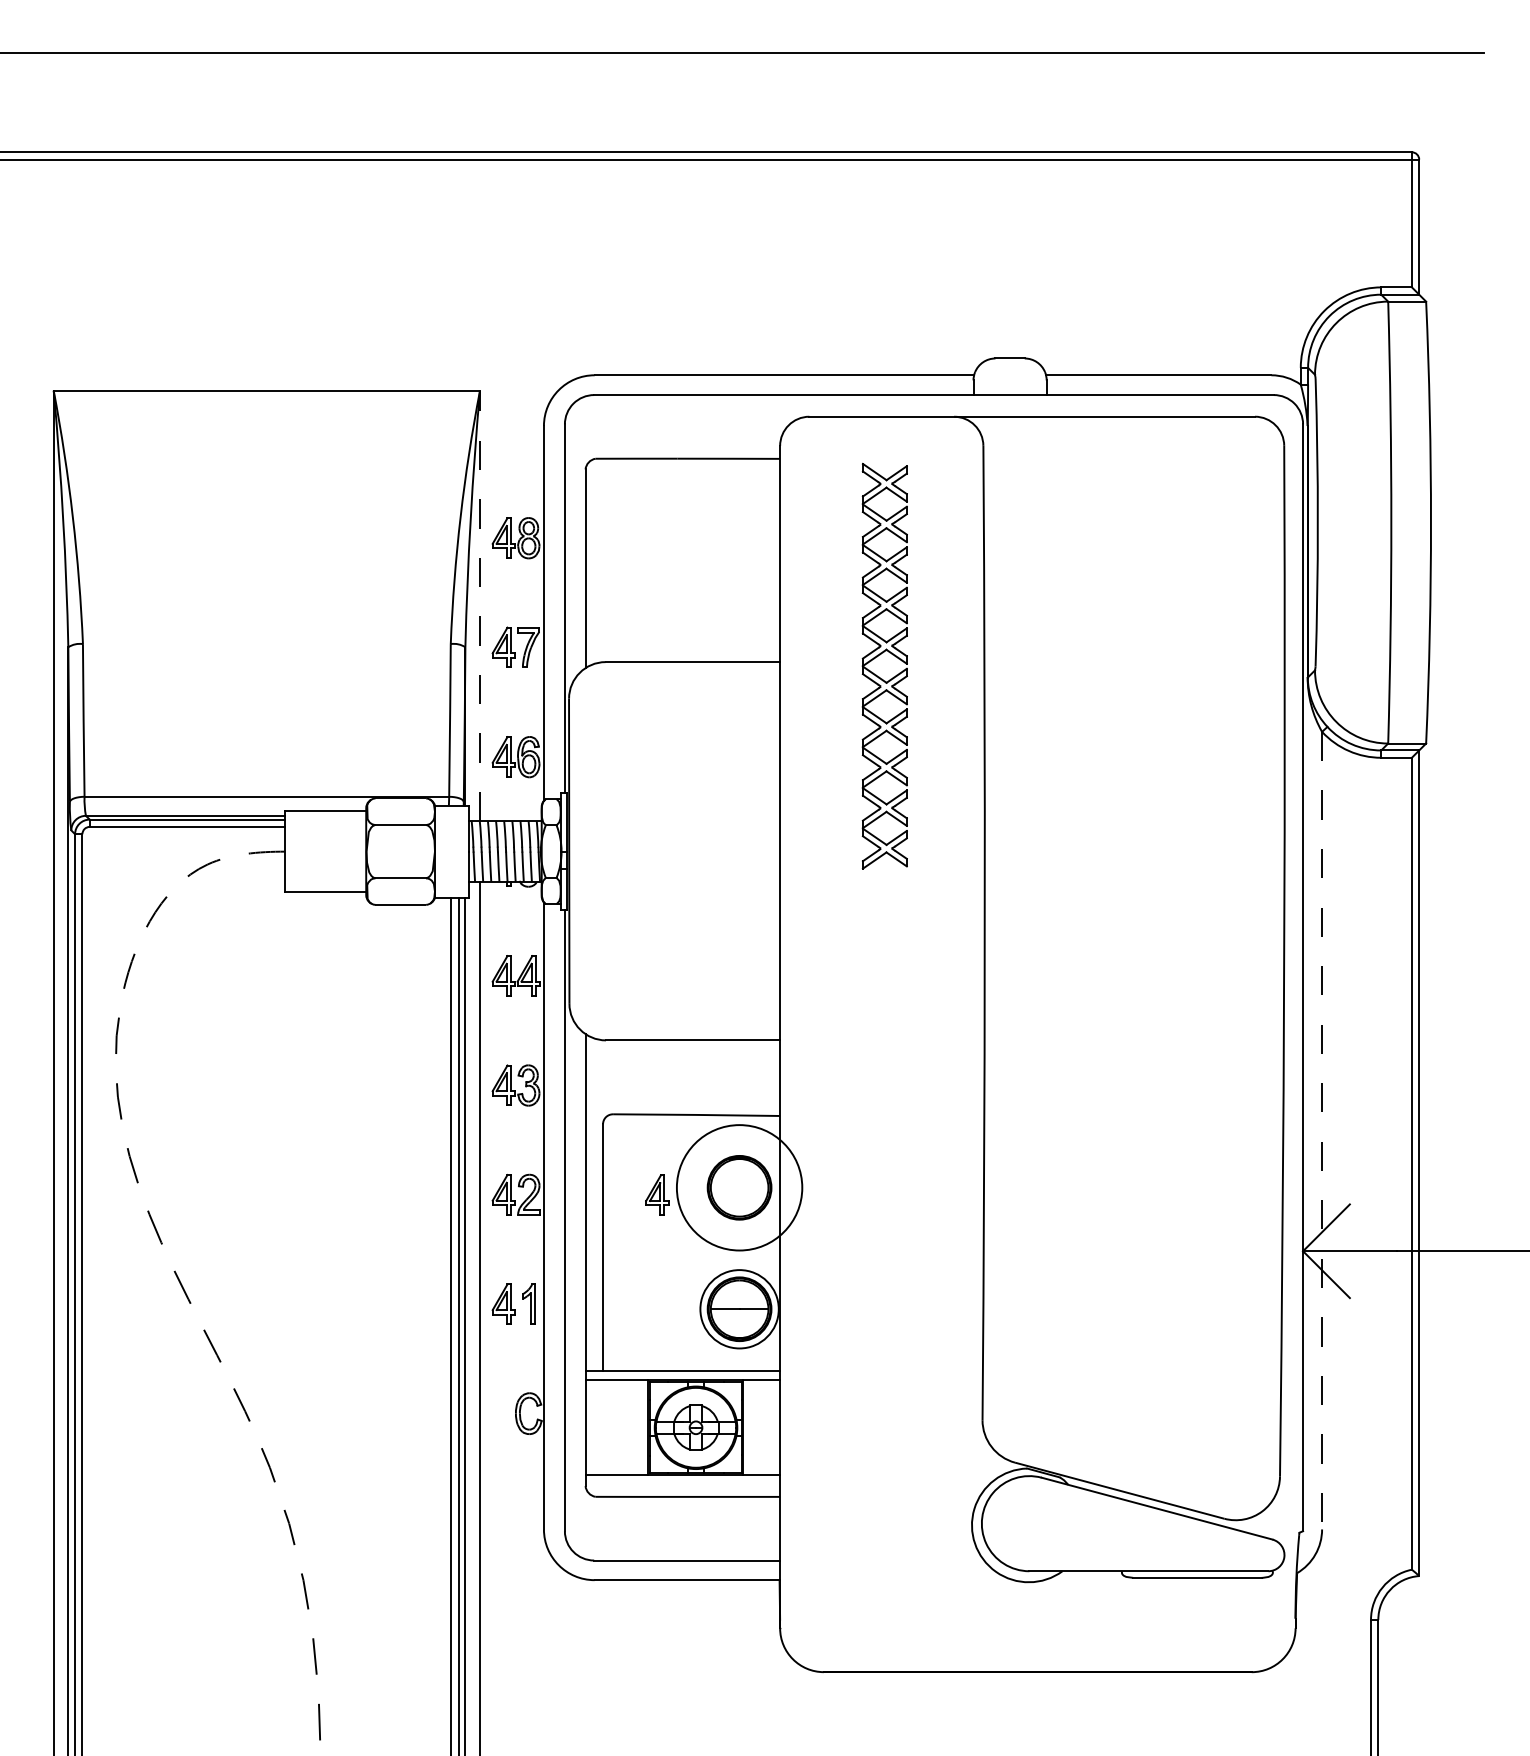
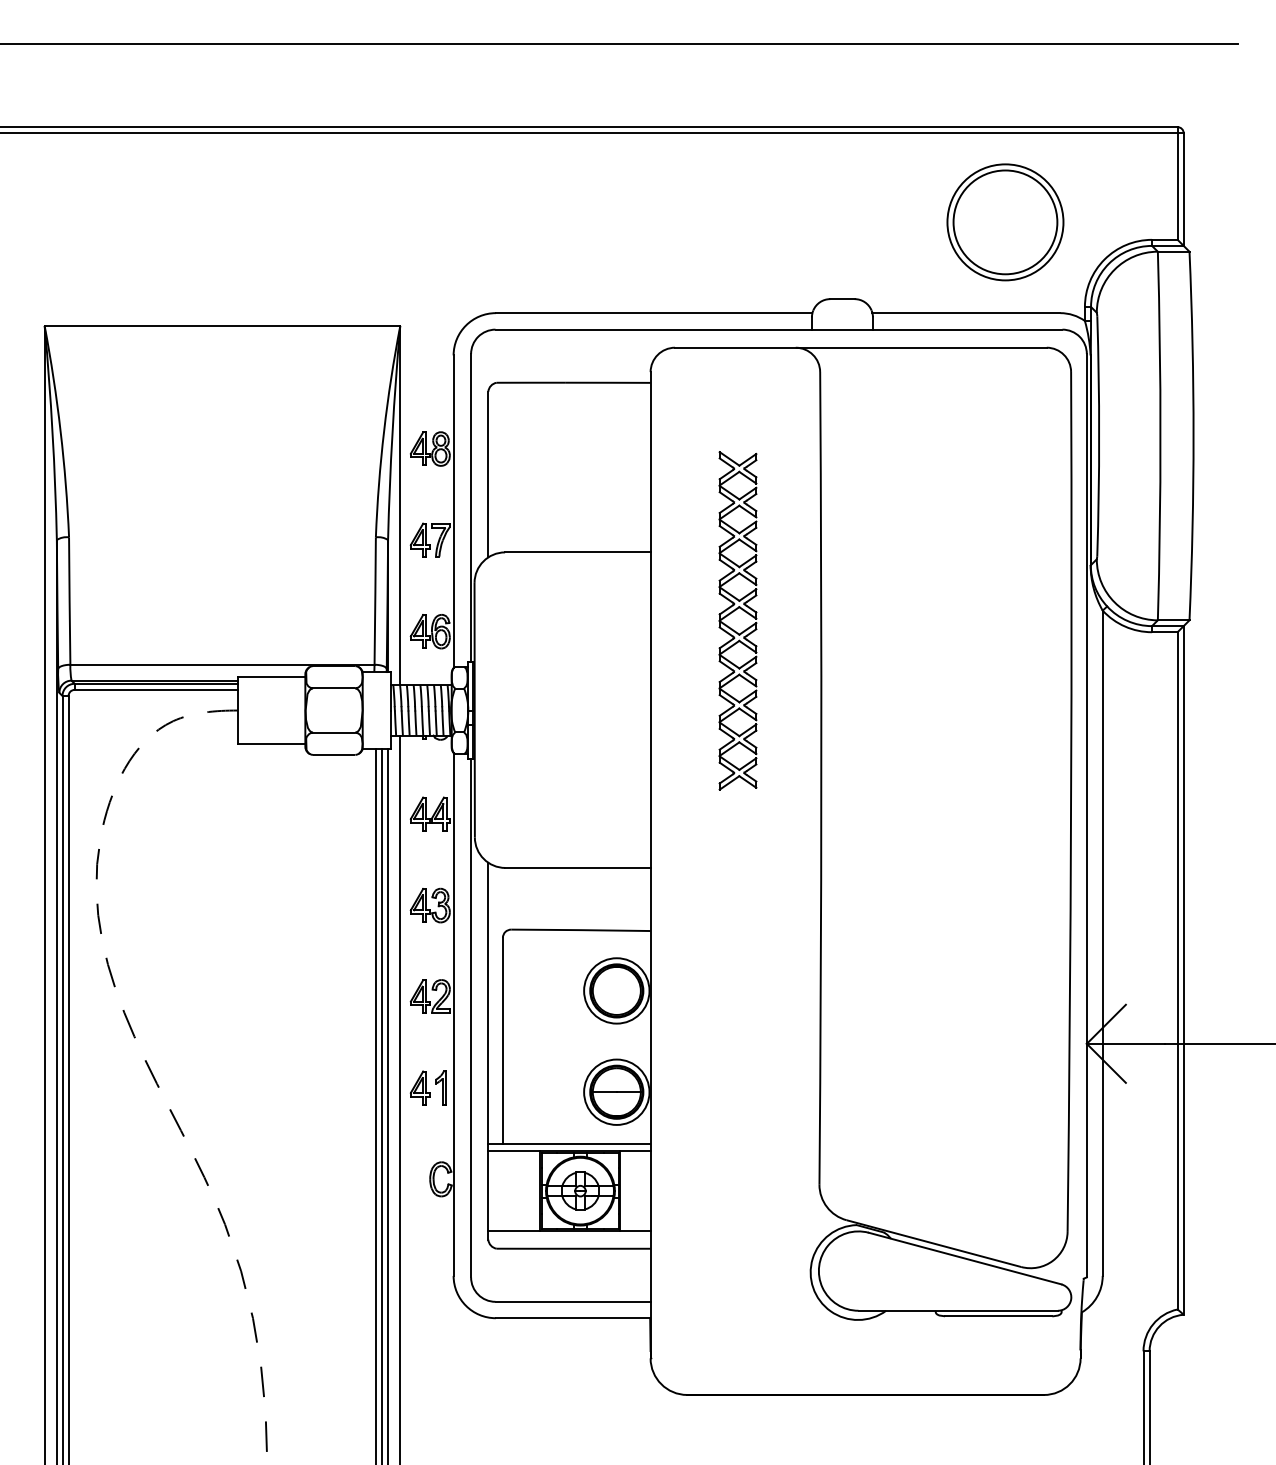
part: (1205, 266) -> (1005, 222), added
line: (480, 605) -> (400, 505), dashed -> solid
part: (879, 656) -> (733, 612), moved
line: (1321, 1130) -> (1102, 943), dashed -> solid
circle: (739, 1187) -> (616, 990), size x0.62
part: (656, 1194) -> (547, 996), removed

